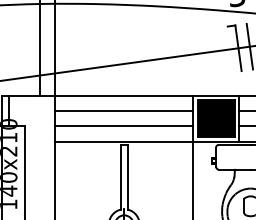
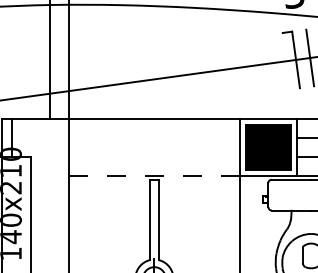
line: (124, 111) -> (154, 138), removed
line: (124, 126) -> (154, 156), removed
line: (124, 141) -> (154, 175), solid -> dashed

